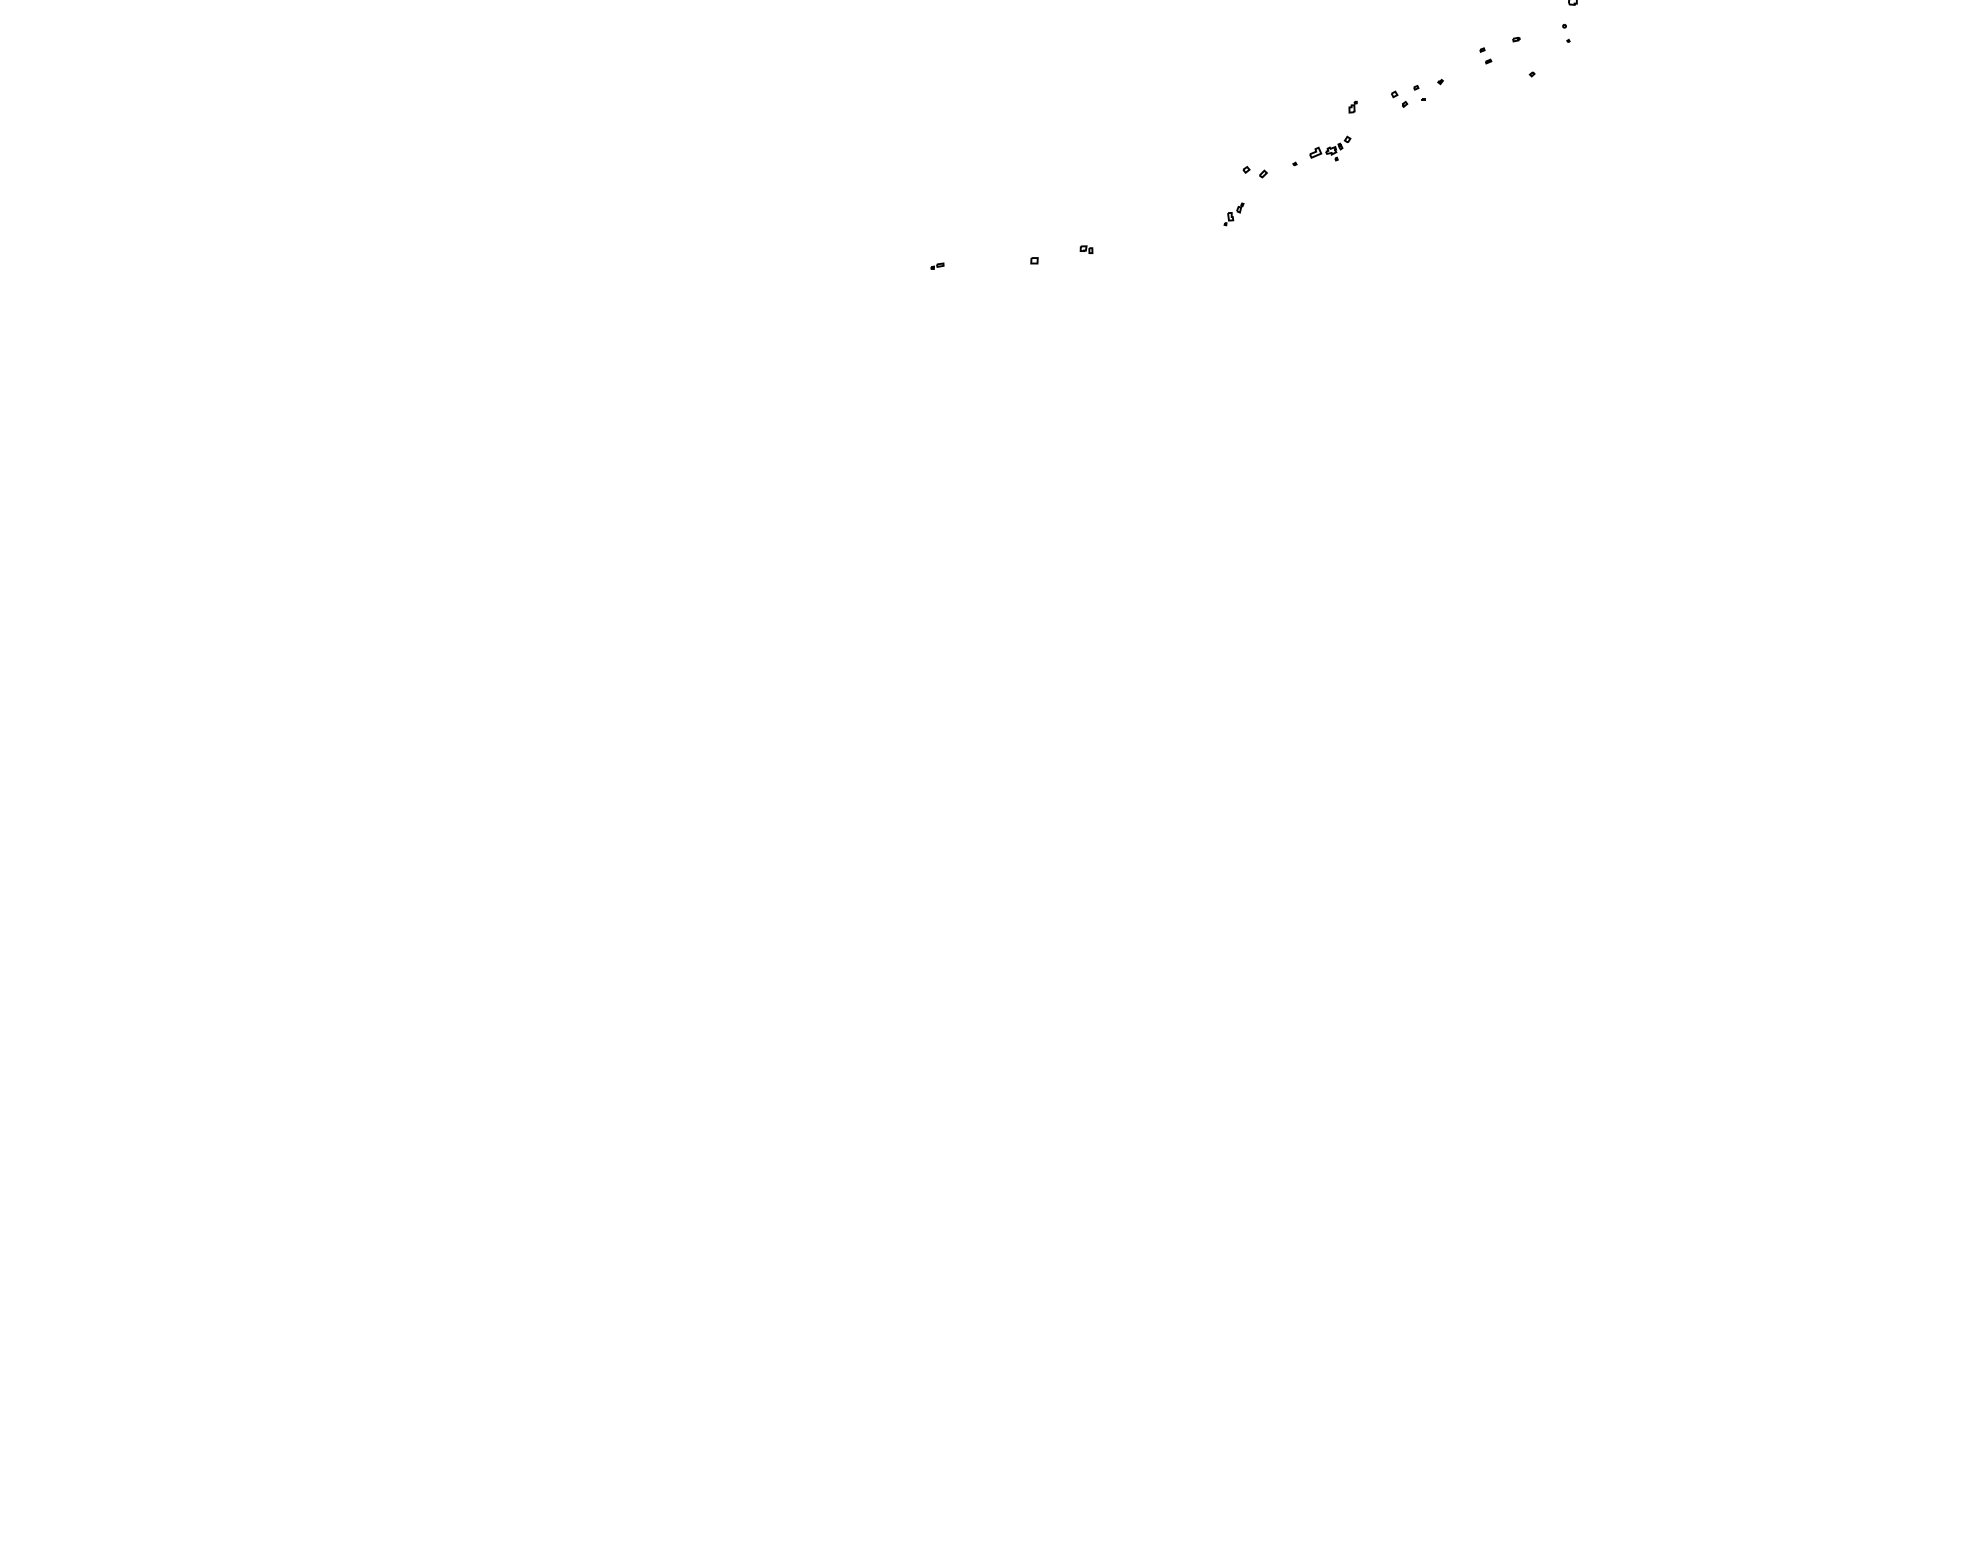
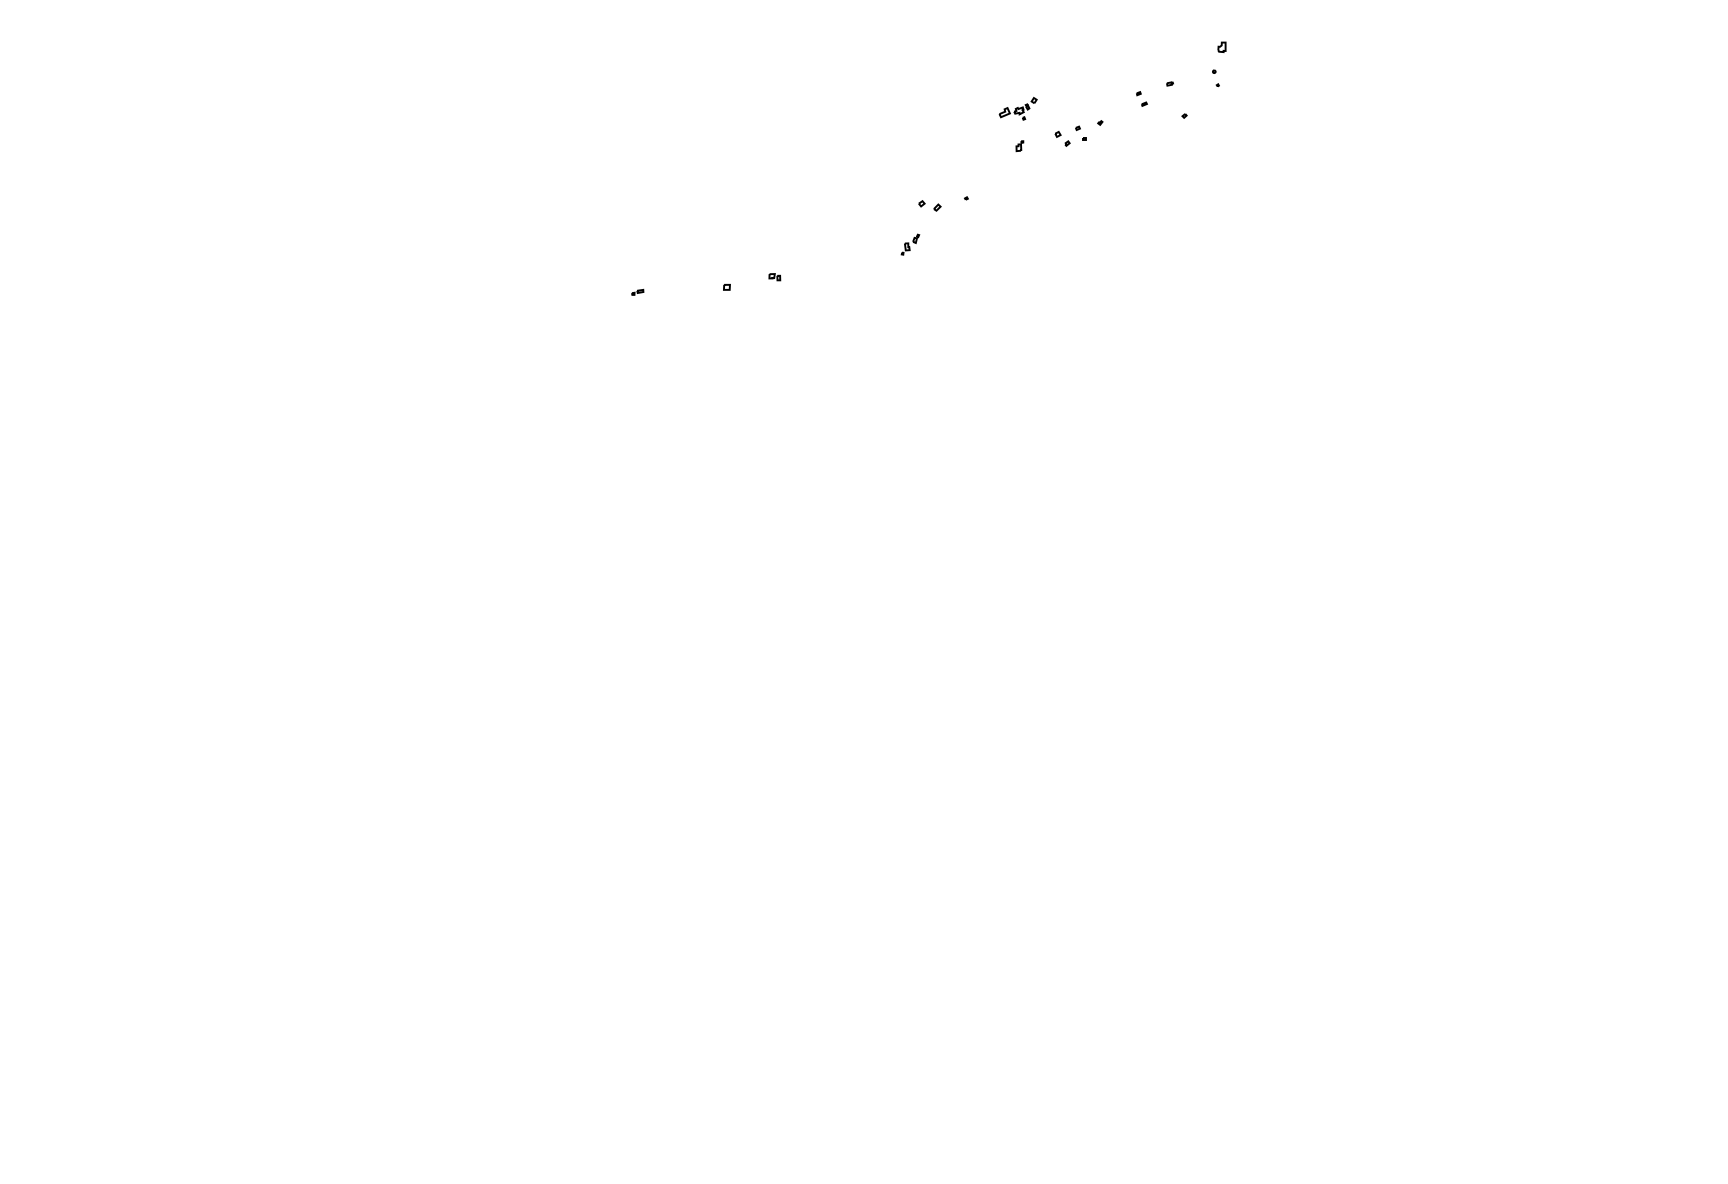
part: (1330, 148) -> (1018, 108), moved

